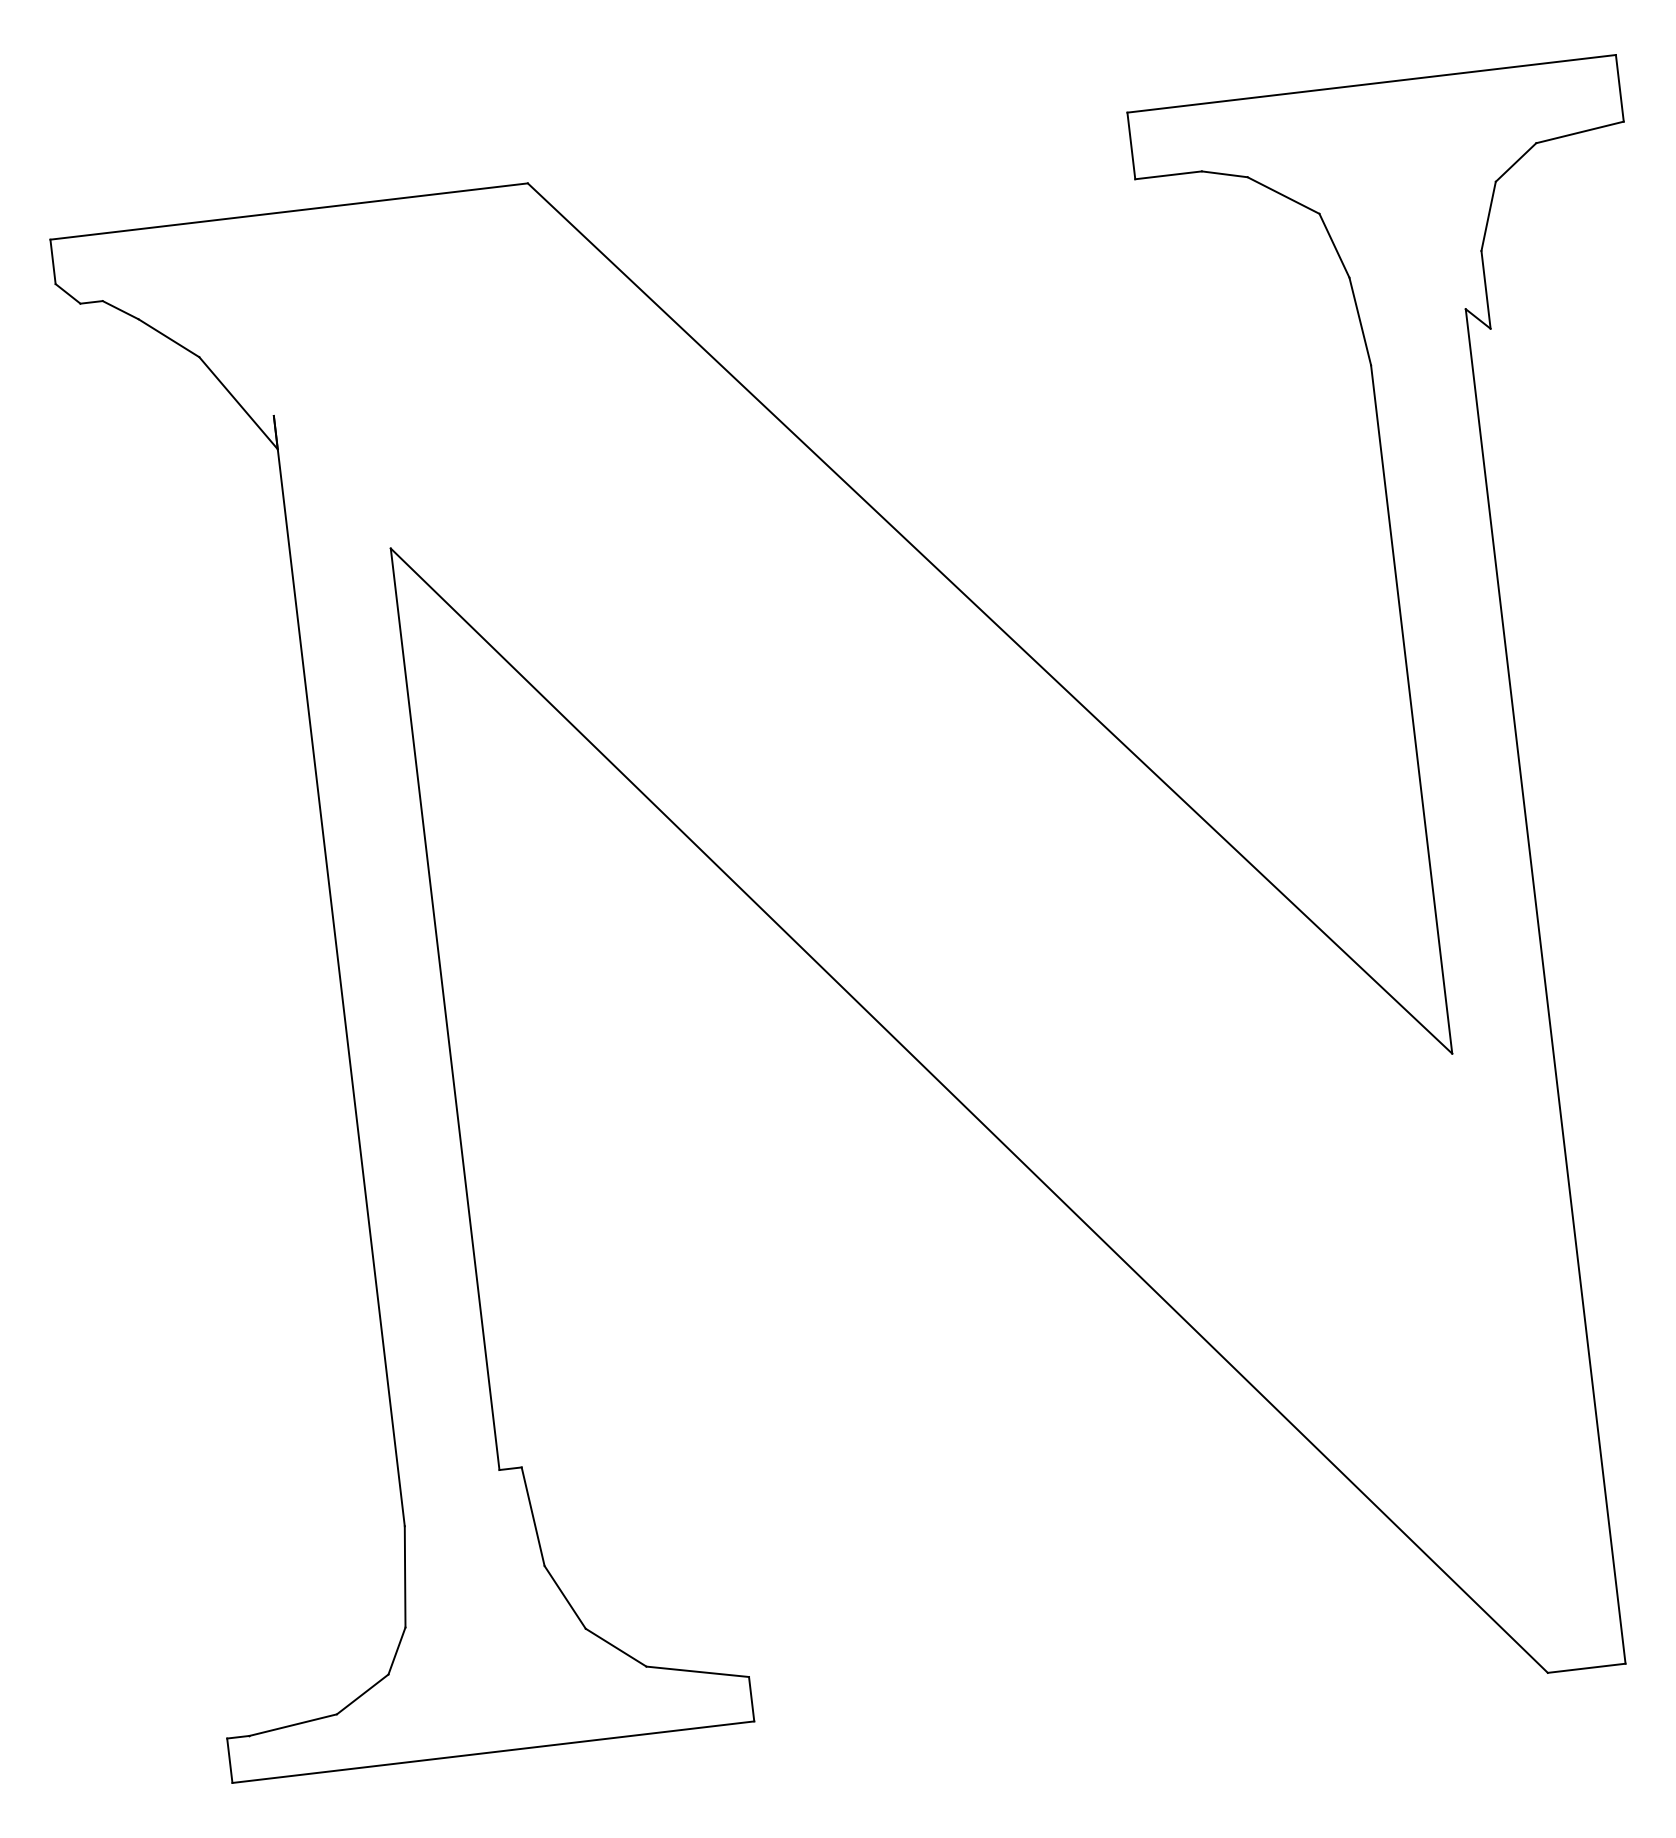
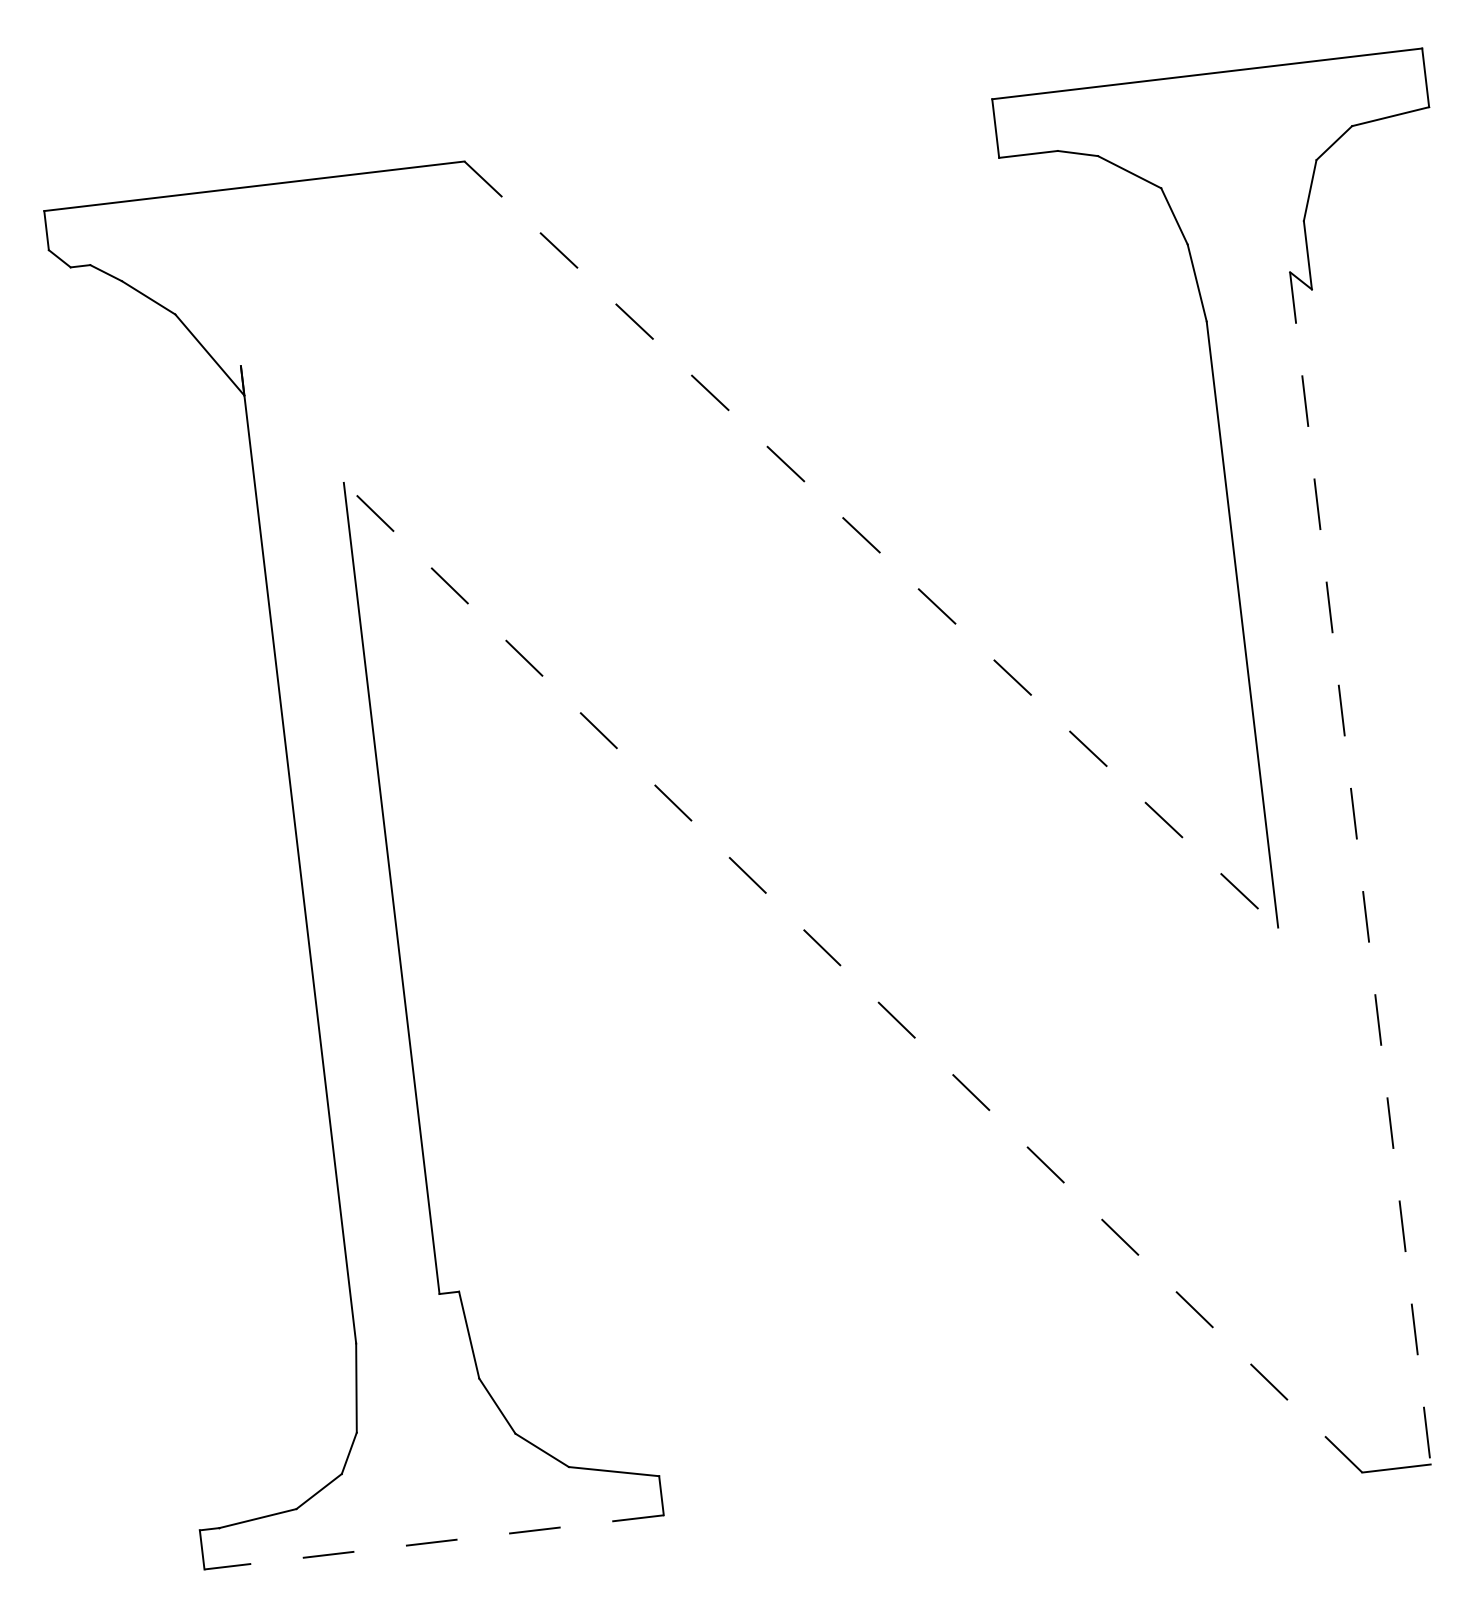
line: (990, 618) -> (871, 544), solid -> dashed
line: (1545, 986) -> (1360, 868), solid -> dashed
line: (968, 1110) -> (852, 977), solid -> dashed
line: (492, 1752) -> (433, 1542), solid -> dashed

